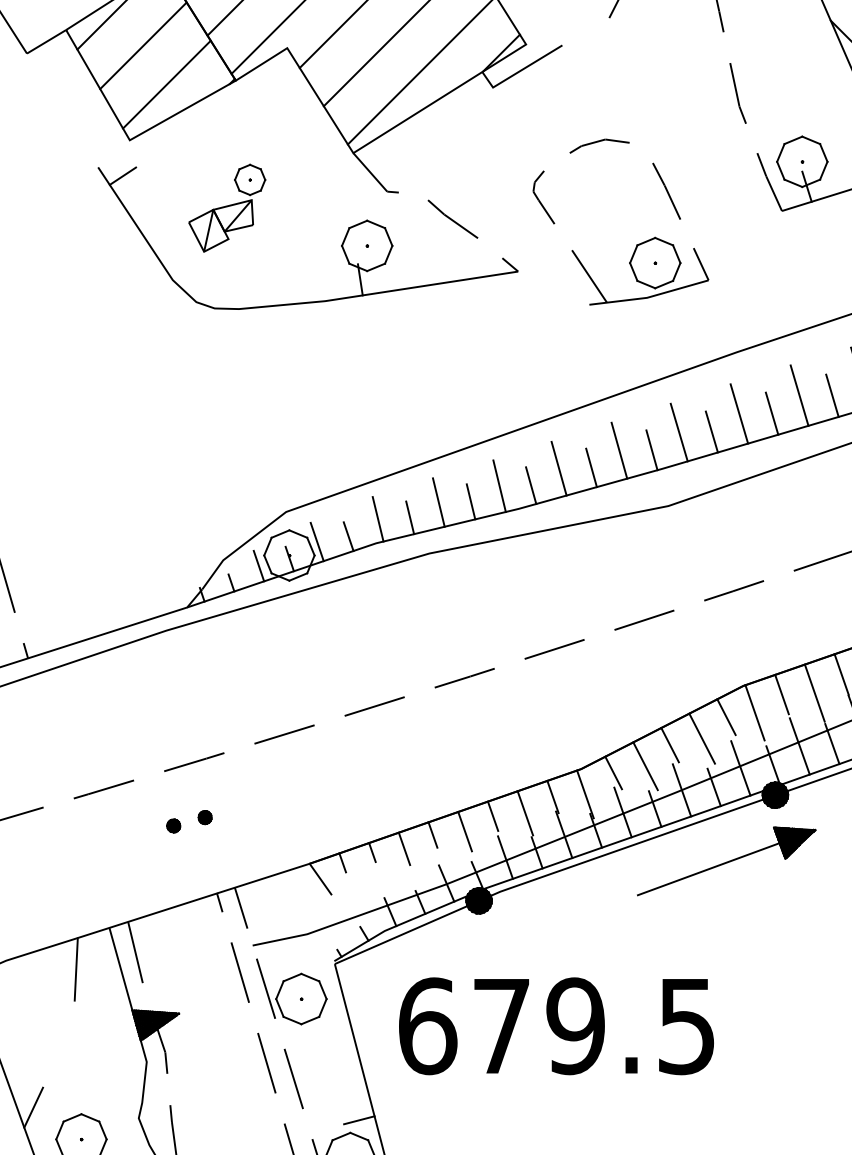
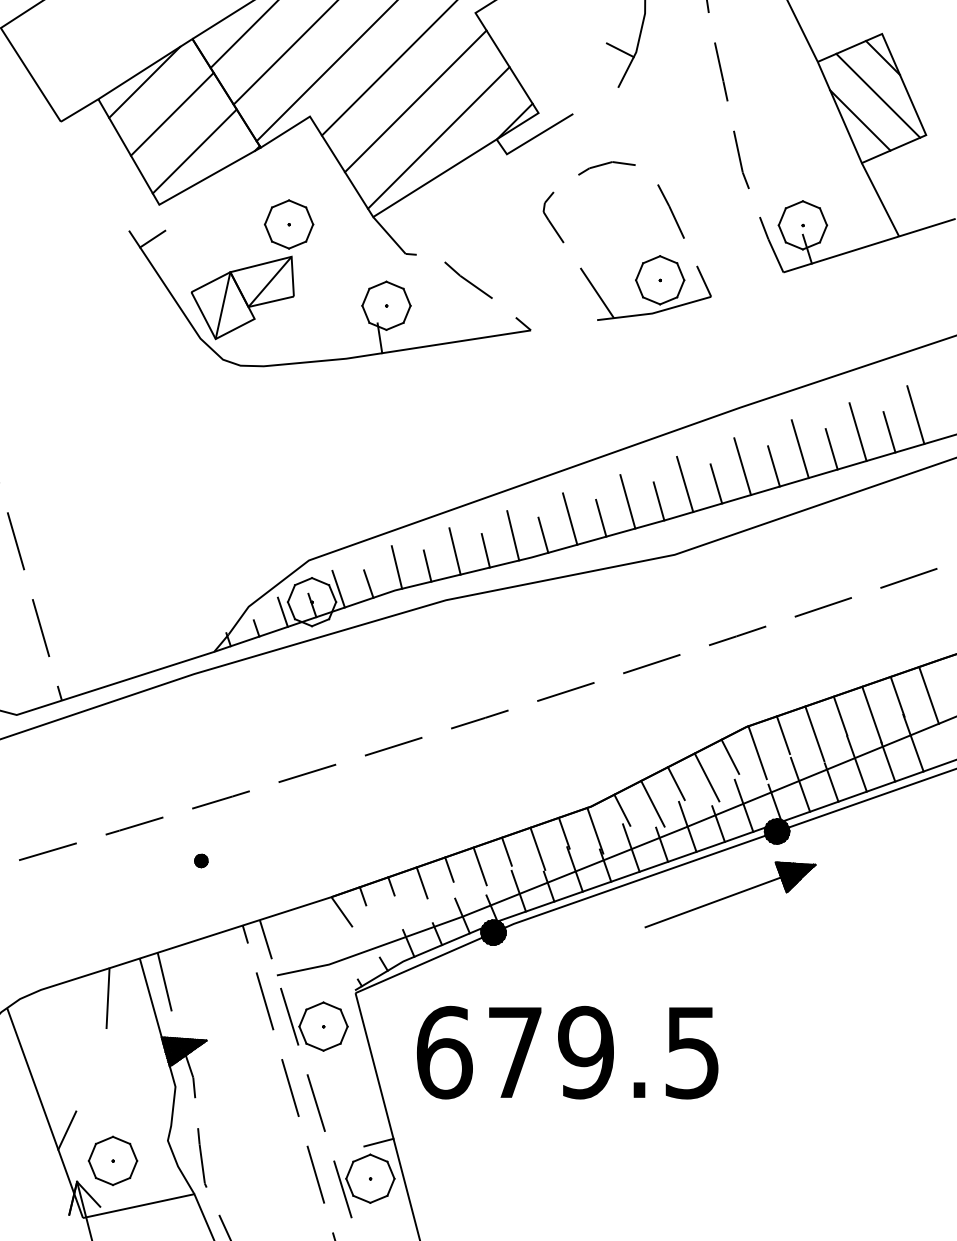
part: (227, 207) -> (252, 269), size x1.67
part: (636, 244) -> (642, 262), moved
part: (205, 817) -> (231, 852), removed

